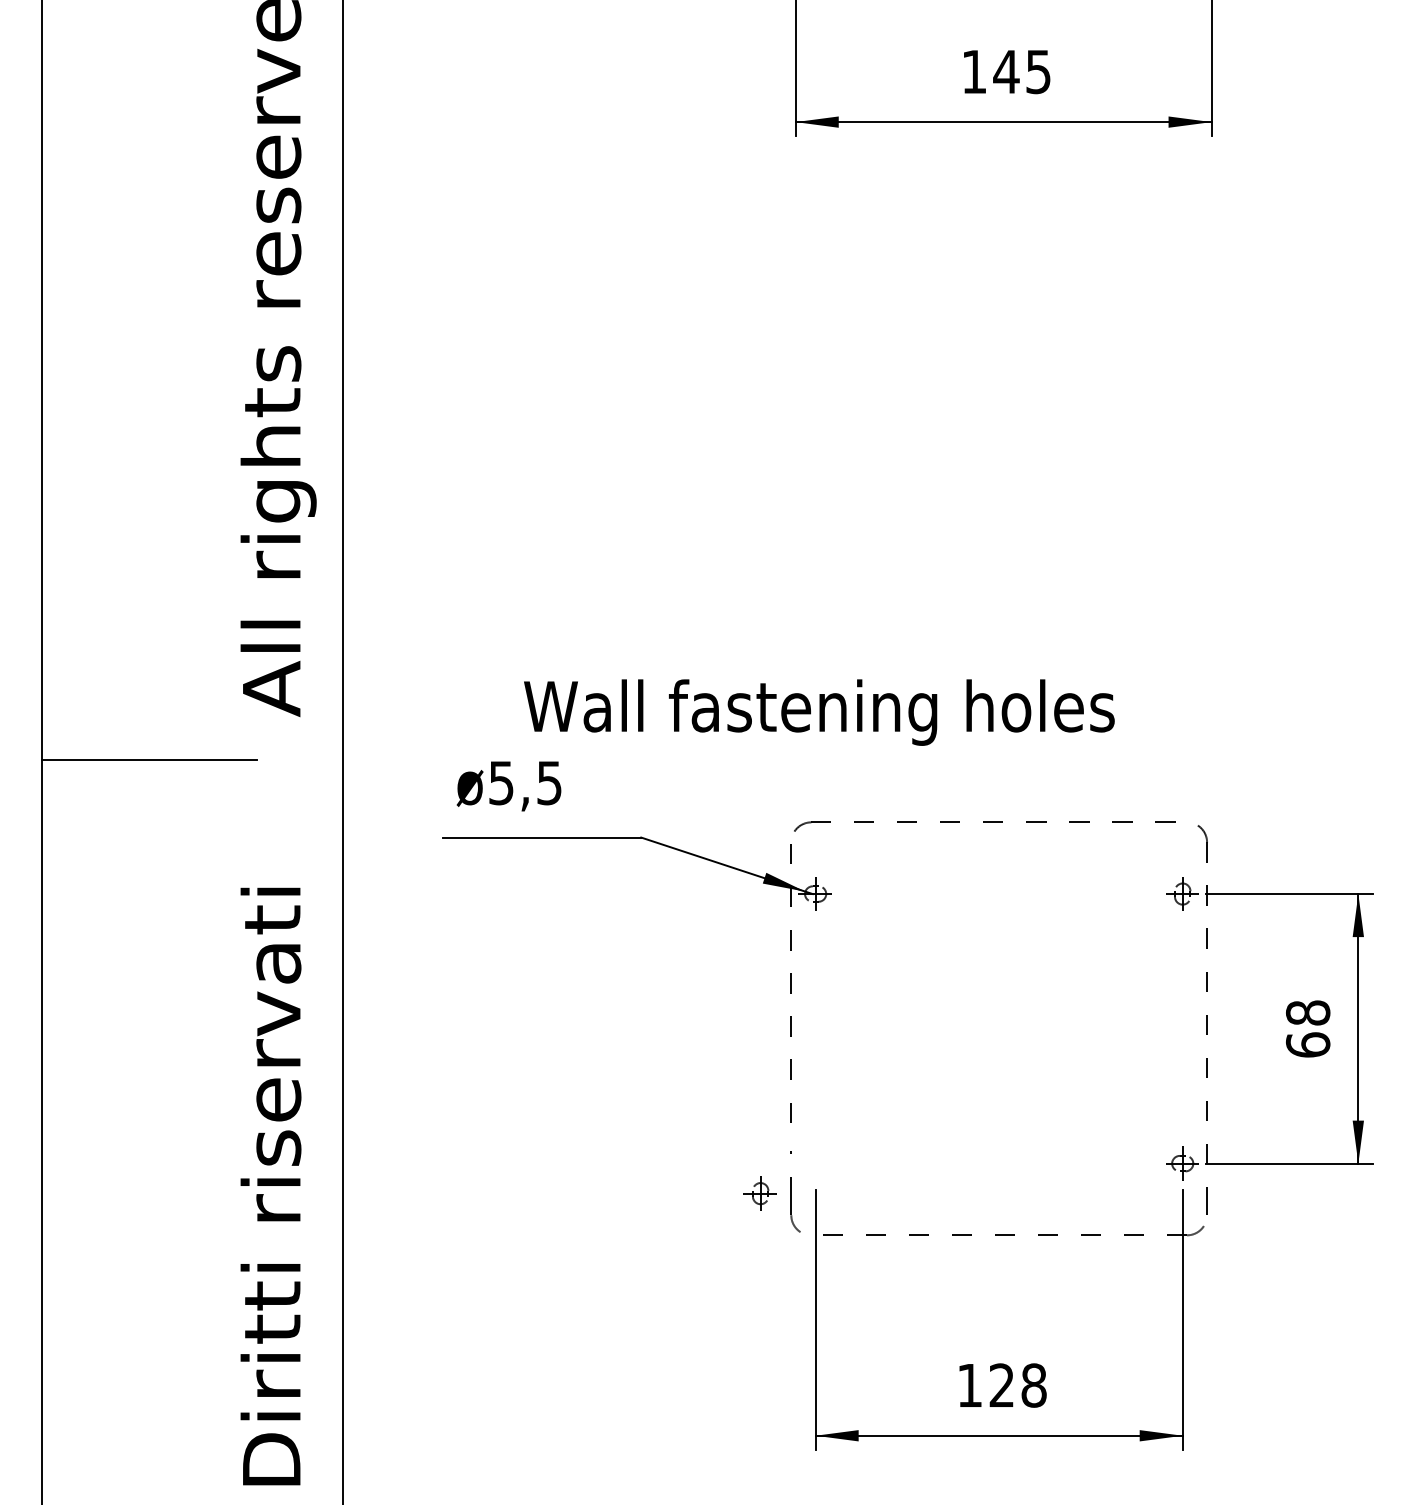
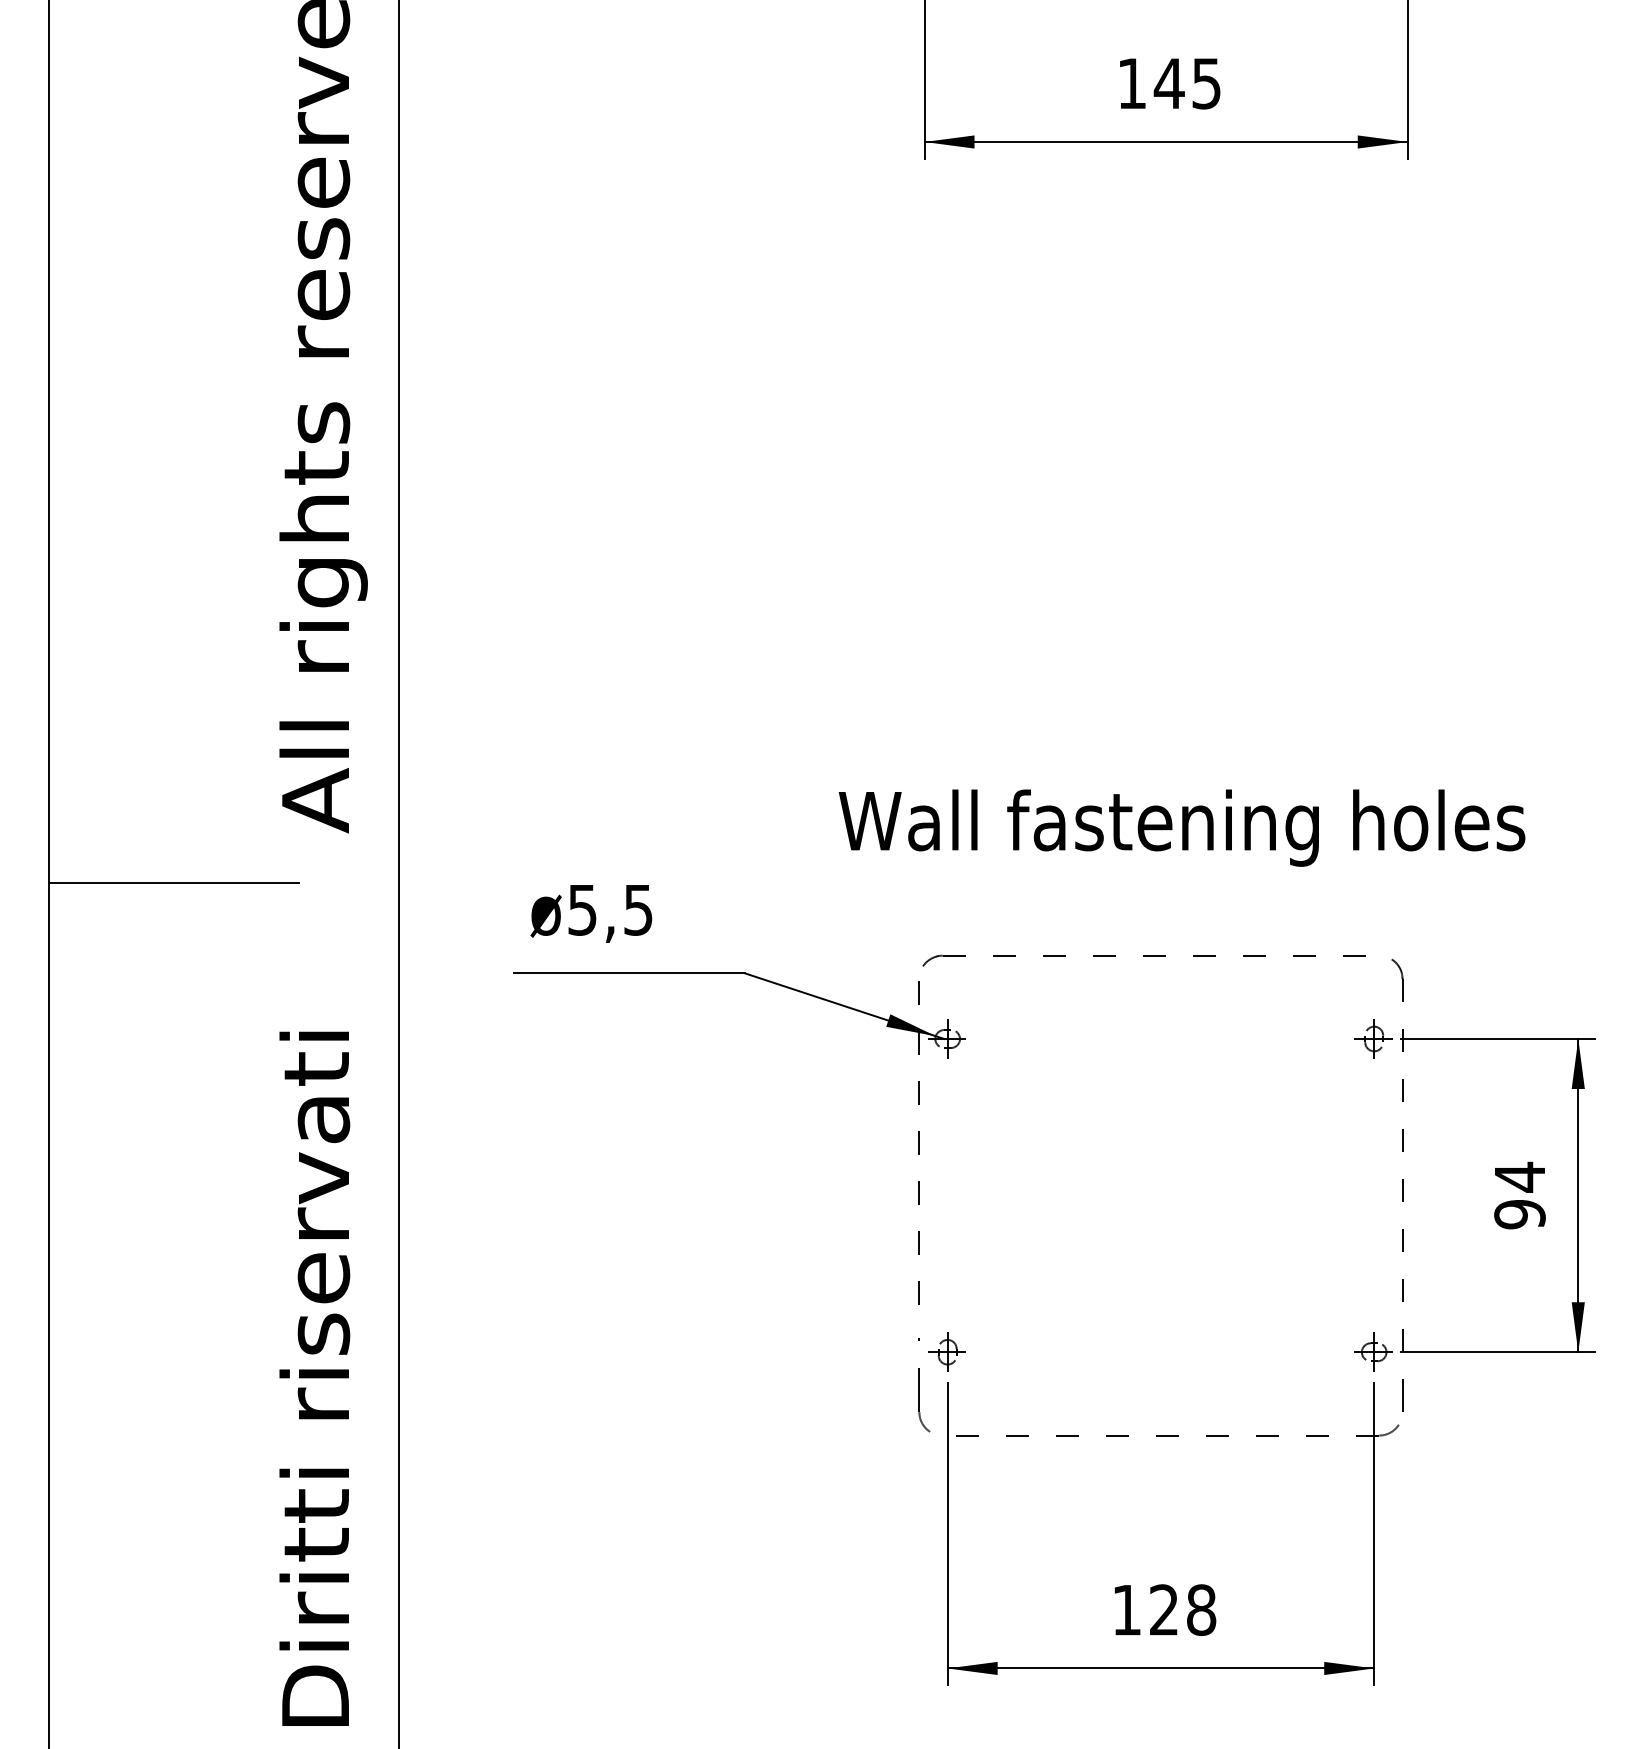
text: (819, 712) -> (1182, 828), moved
text: (1308, 1028) -> (1520, 1195), 68 -> 94
part: (759, 1193) -> (946, 1352), moved

